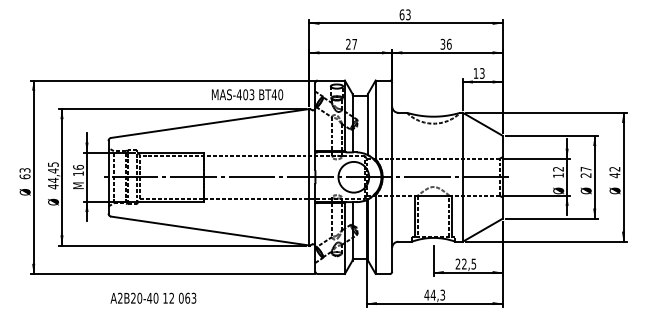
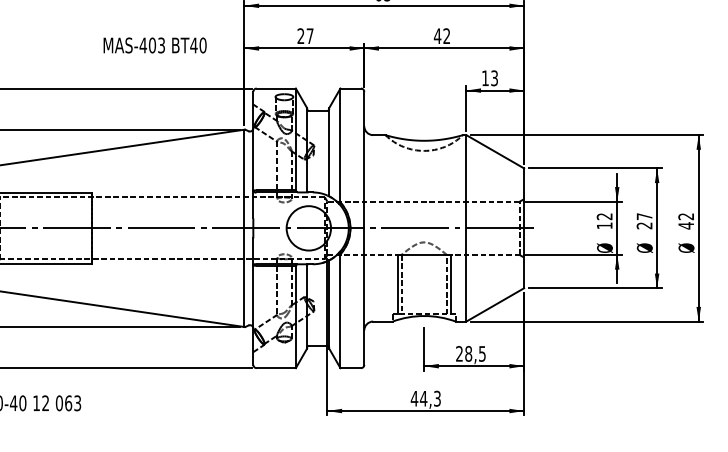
text: (445, 43) -> (441, 34), 36 -> 42
text: (247, 94) -> (155, 45), moved
text: (464, 263) -> (468, 353), 22,5 -> 28,5

